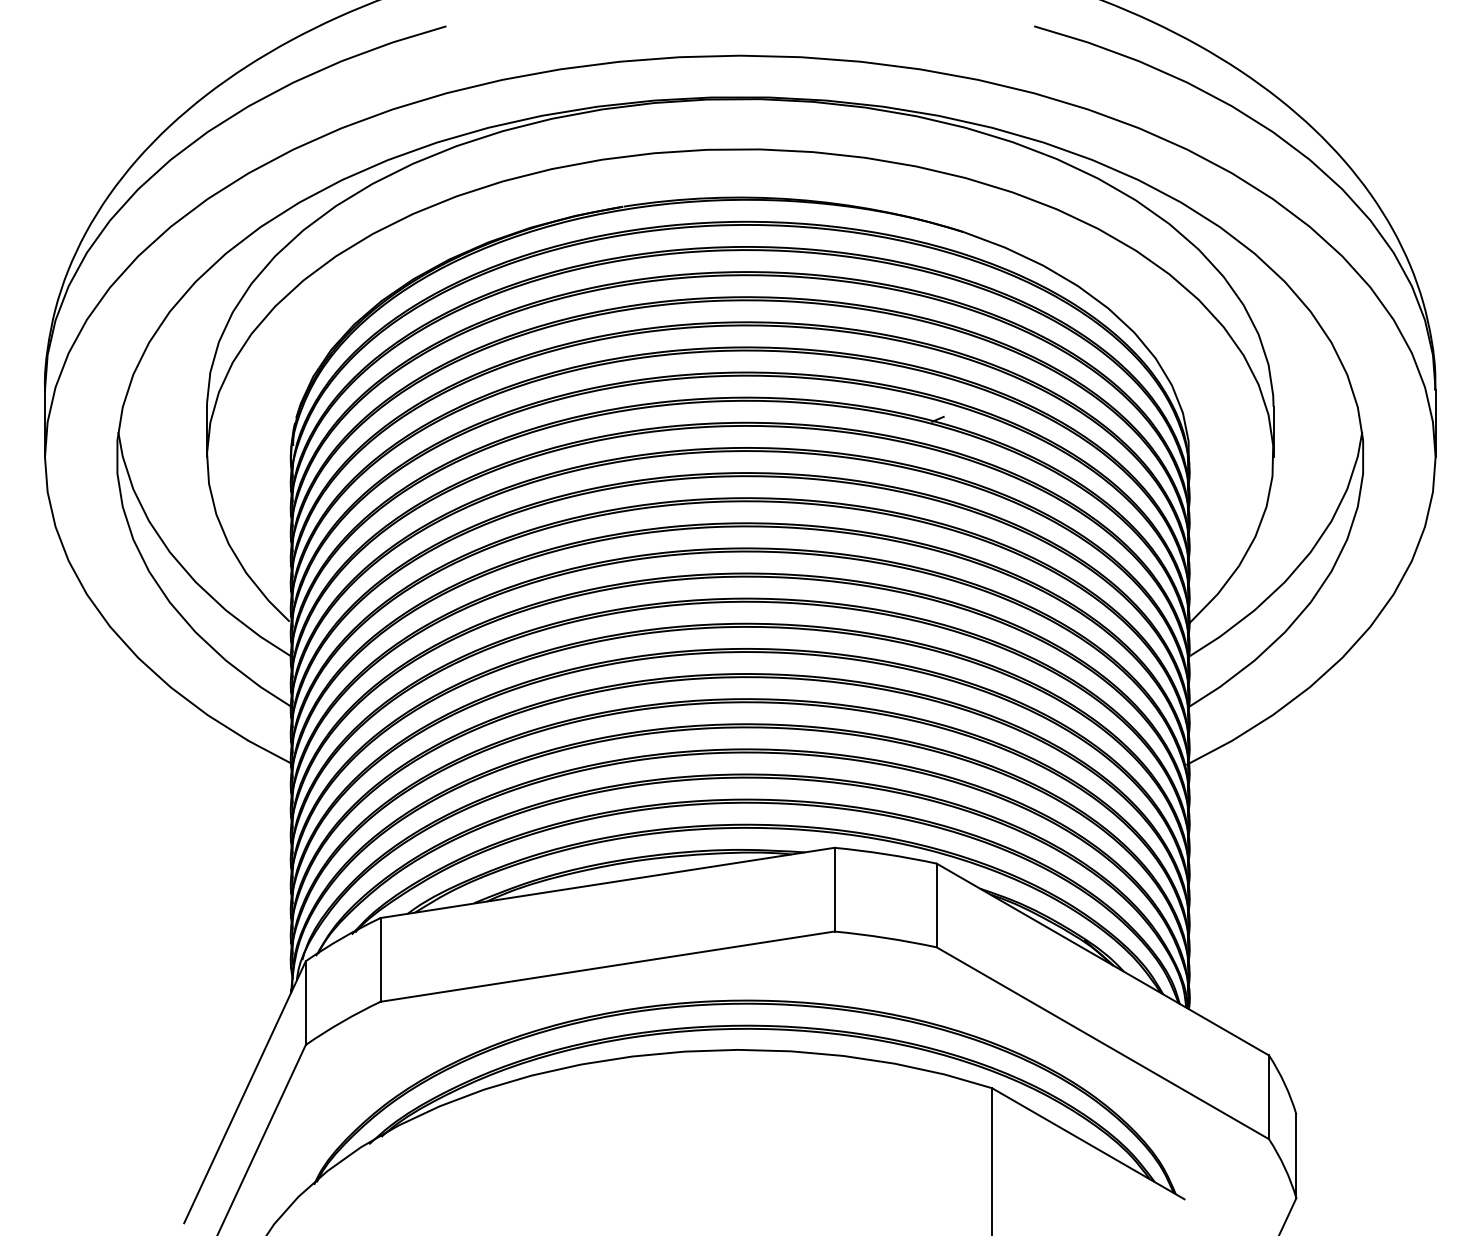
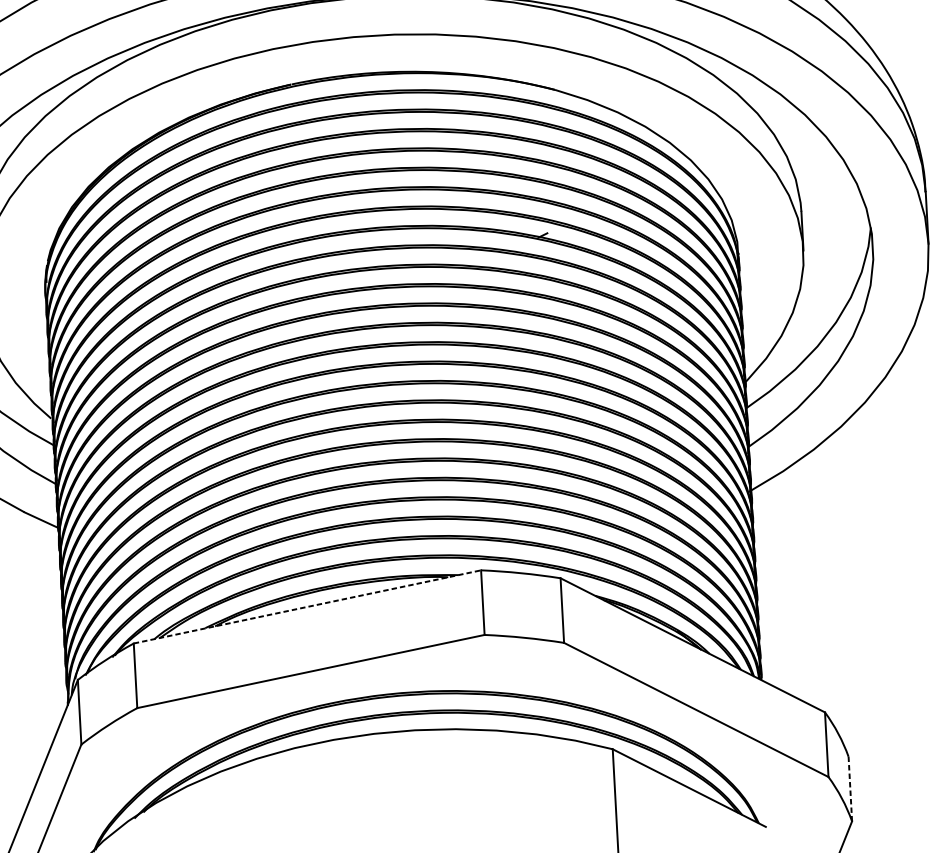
line: (607, 882) -> (307, 606), solid -> dashed
line: (1296, 1156) -> (850, 789), solid -> dashed

